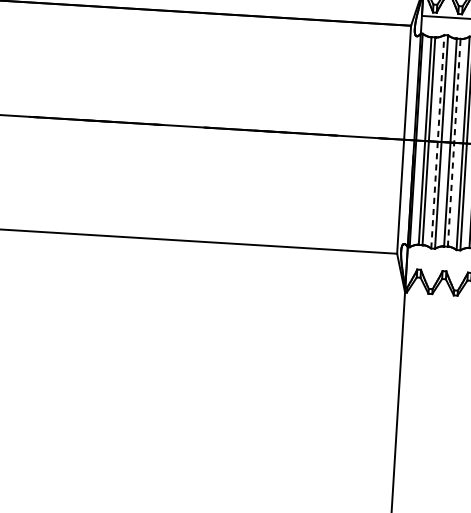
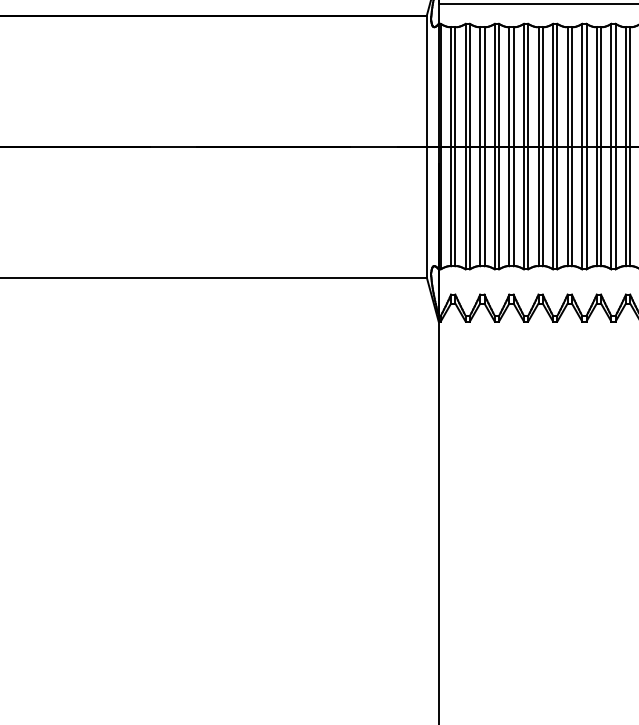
line: (437, 141) -> (465, 146), dashed -> solid
line: (454, 142) -> (484, 146), dashed -> solid

